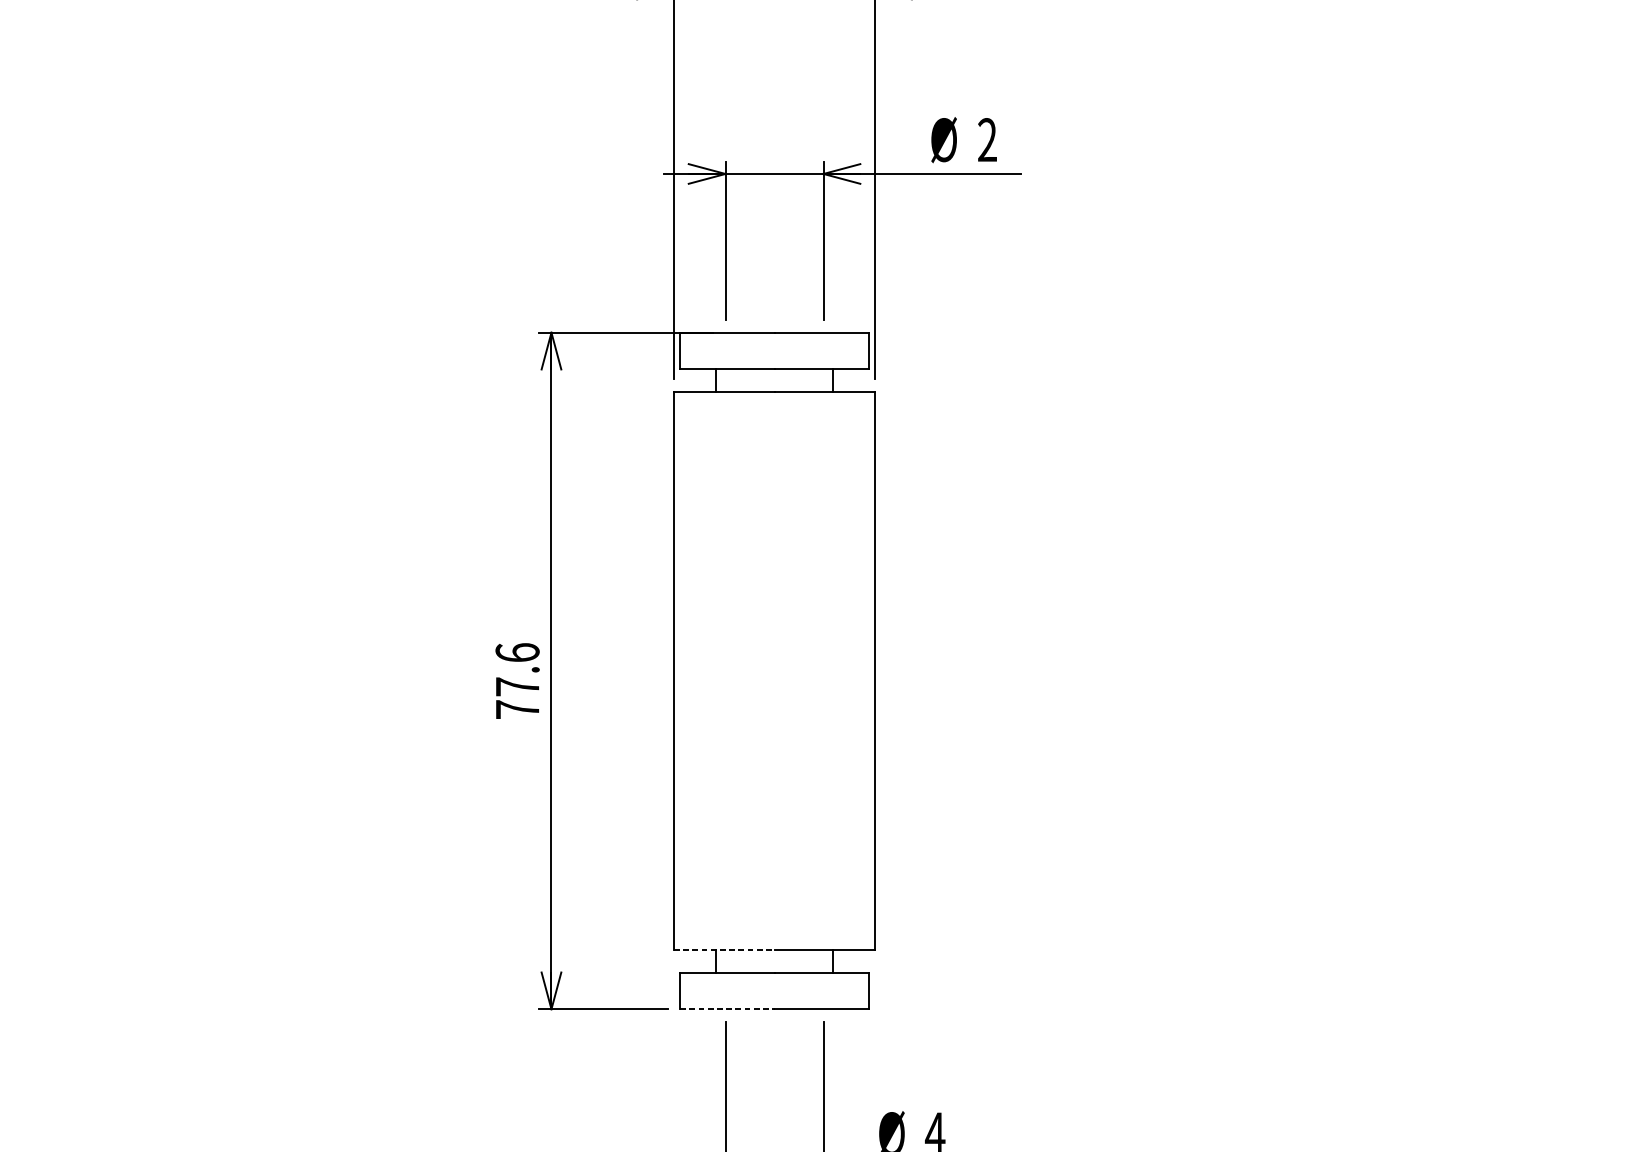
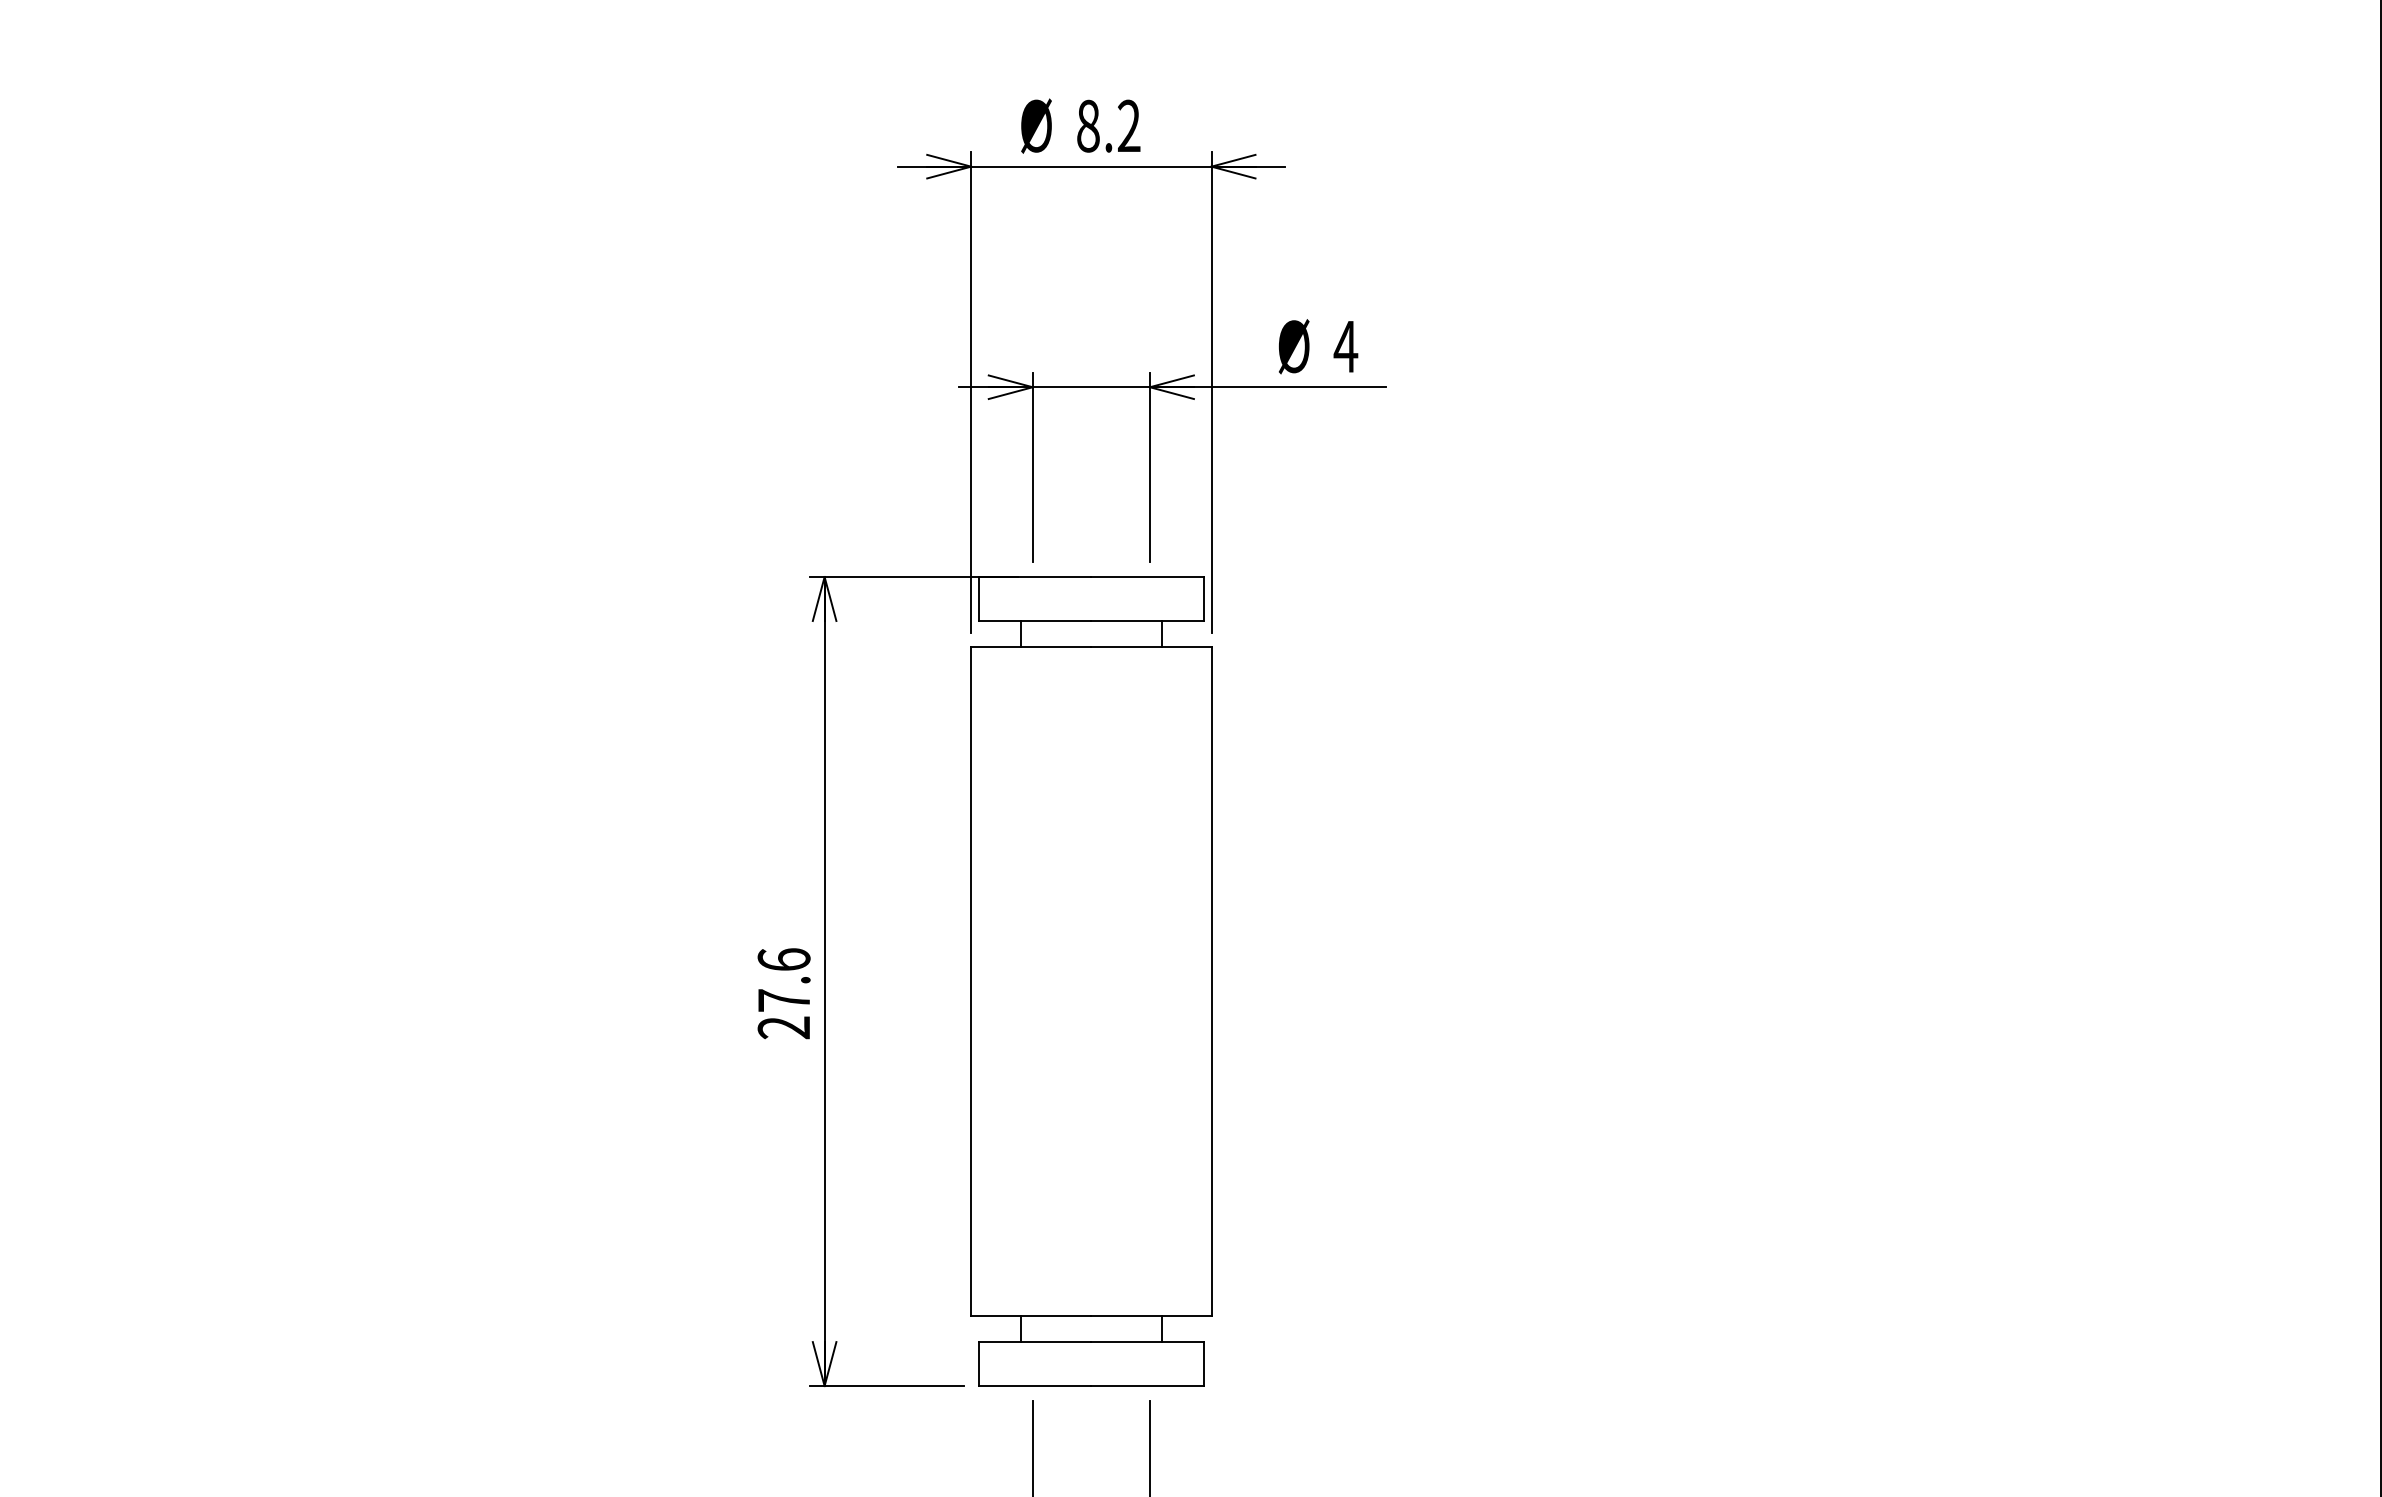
text: (987, 139) -> (1345, 346), 2 -> 4
text: (517, 709) -> (783, 1027), 77.6 -> 27.6
line: (724, 950) -> (1031, 1315), dashed -> solid
line: (727, 1009) -> (1035, 1386), dashed -> solid

